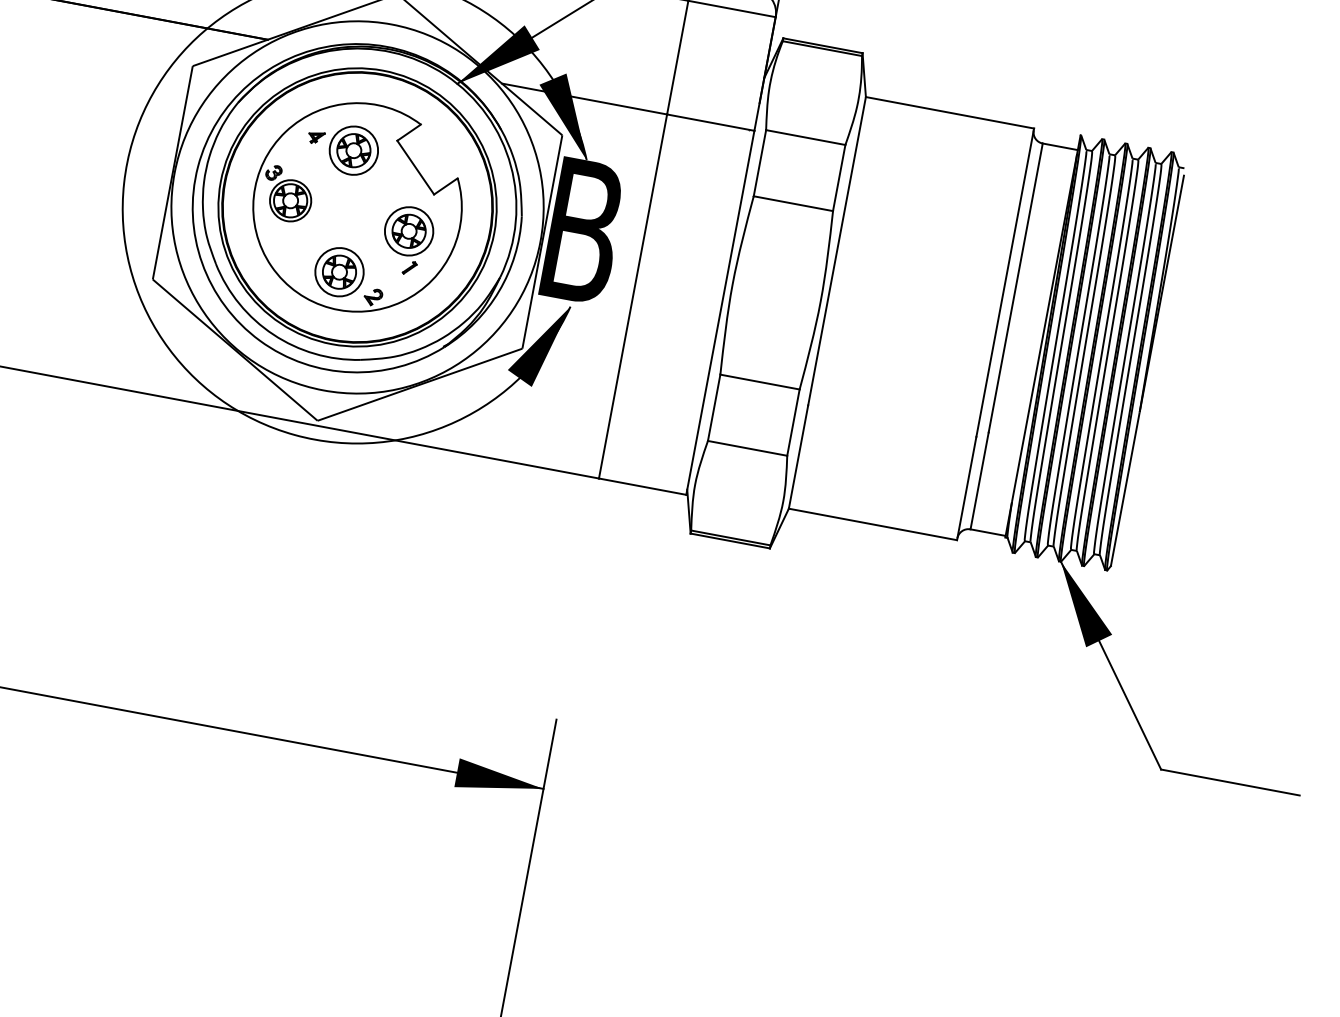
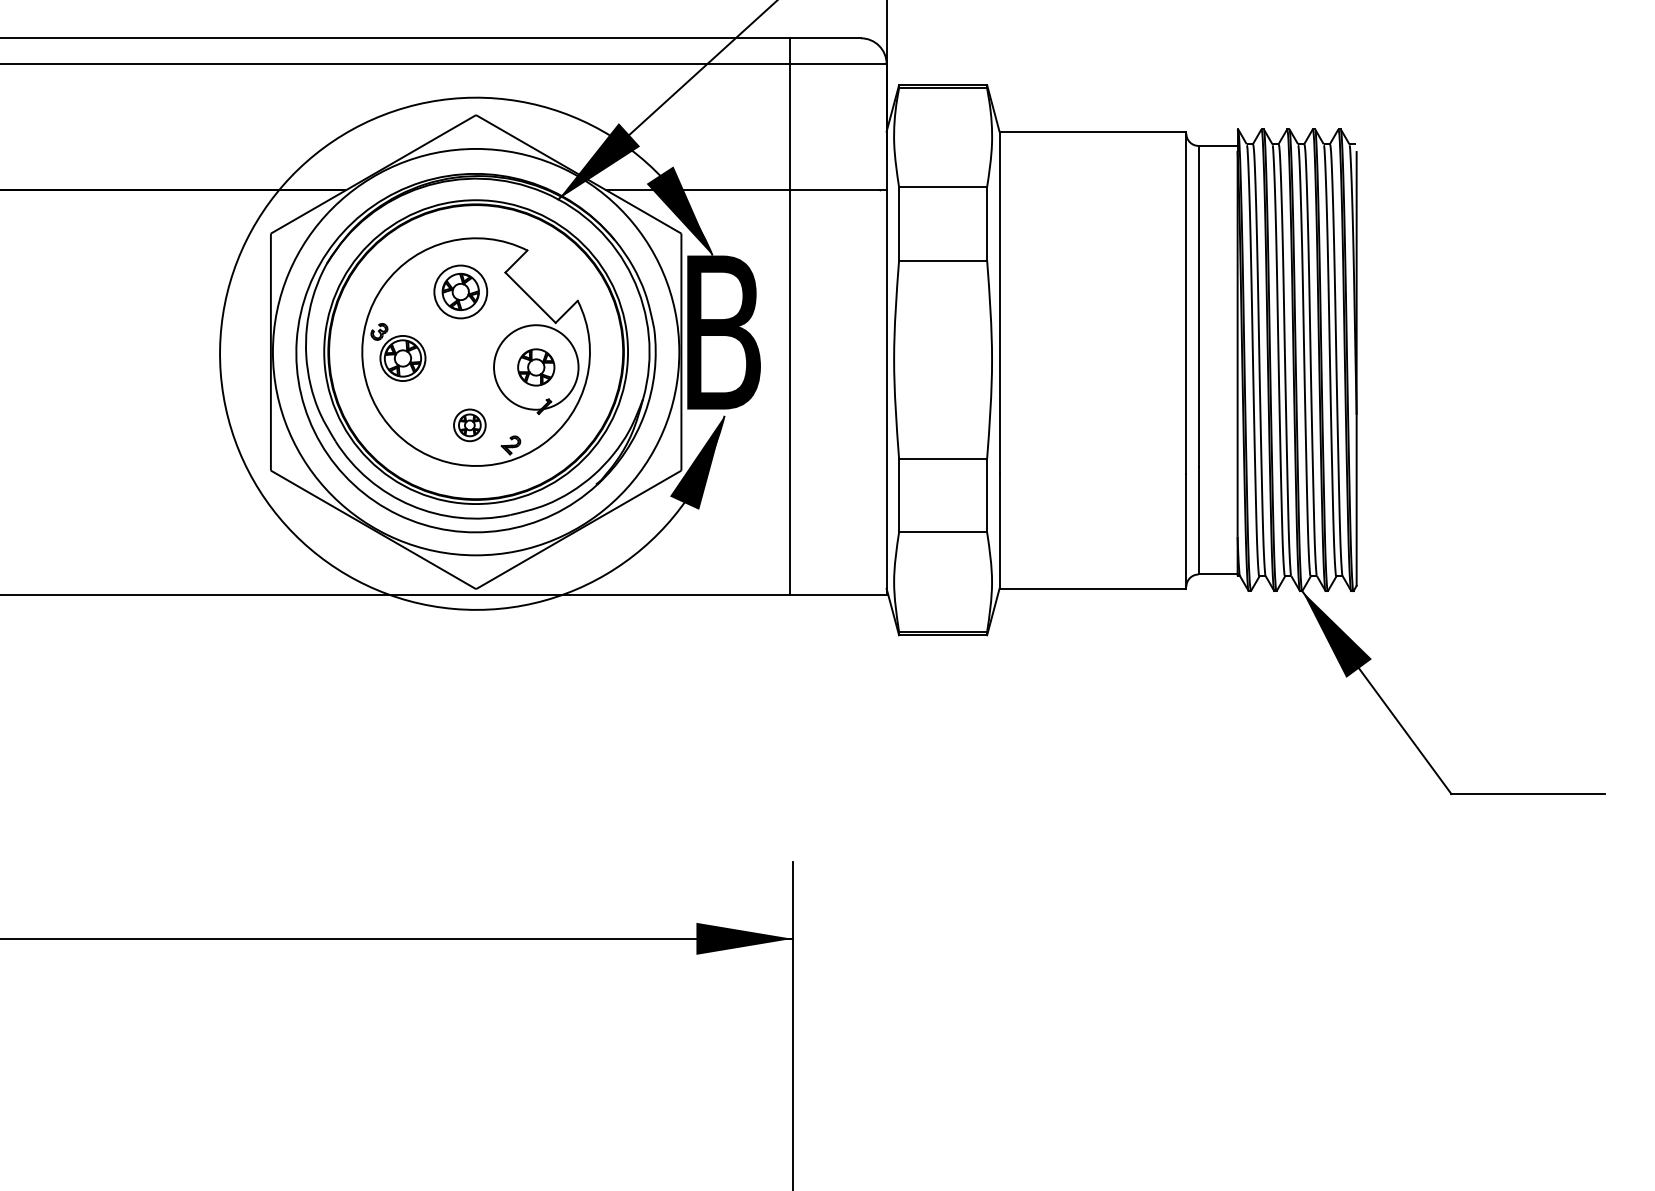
part: (316, 137) -> (417, 285), removed
circle: (408, 231) -> (535, 367), size x1.6
part: (339, 272) -> (469, 425), size x0.6

